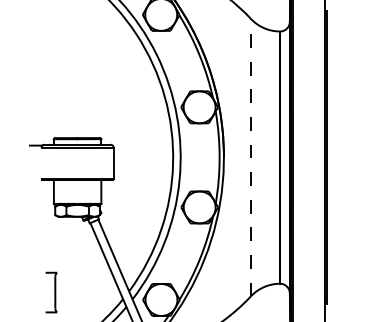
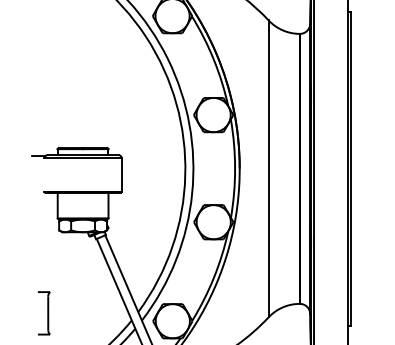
line: (250, 157) -> (268, 168), dashed -> solid
part: (50, 292) -> (43, 313), moved

